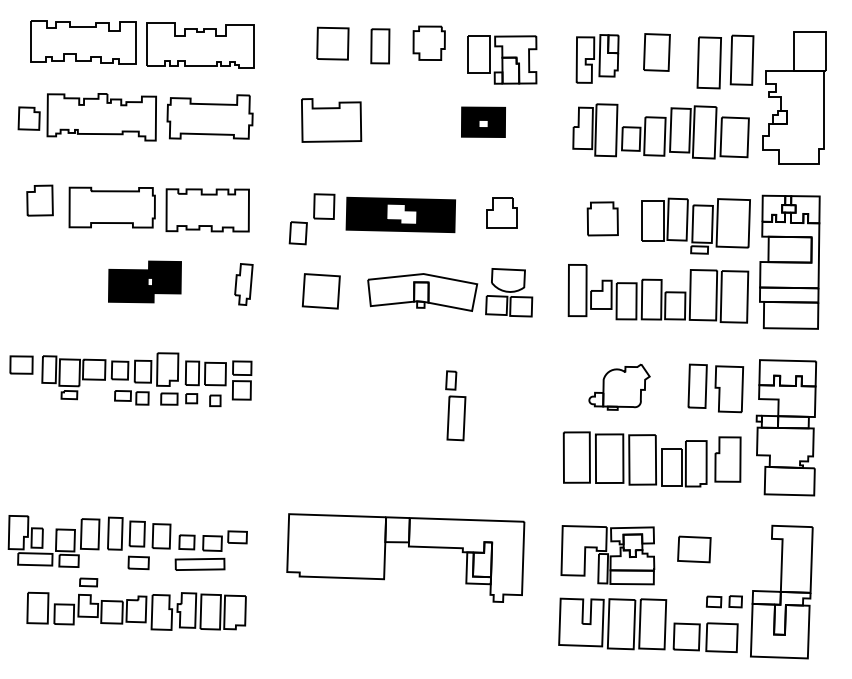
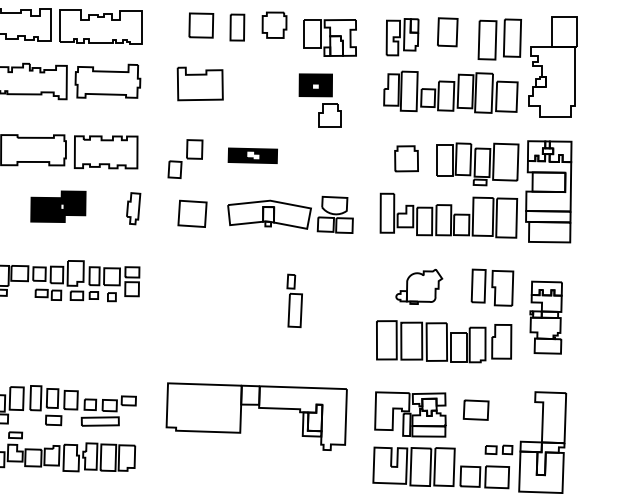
part: (501, 212) -> (329, 115), moved
part: (400, 214) -> (252, 155), size x0.6
part: (786, 427) -> (546, 317), size x0.7

